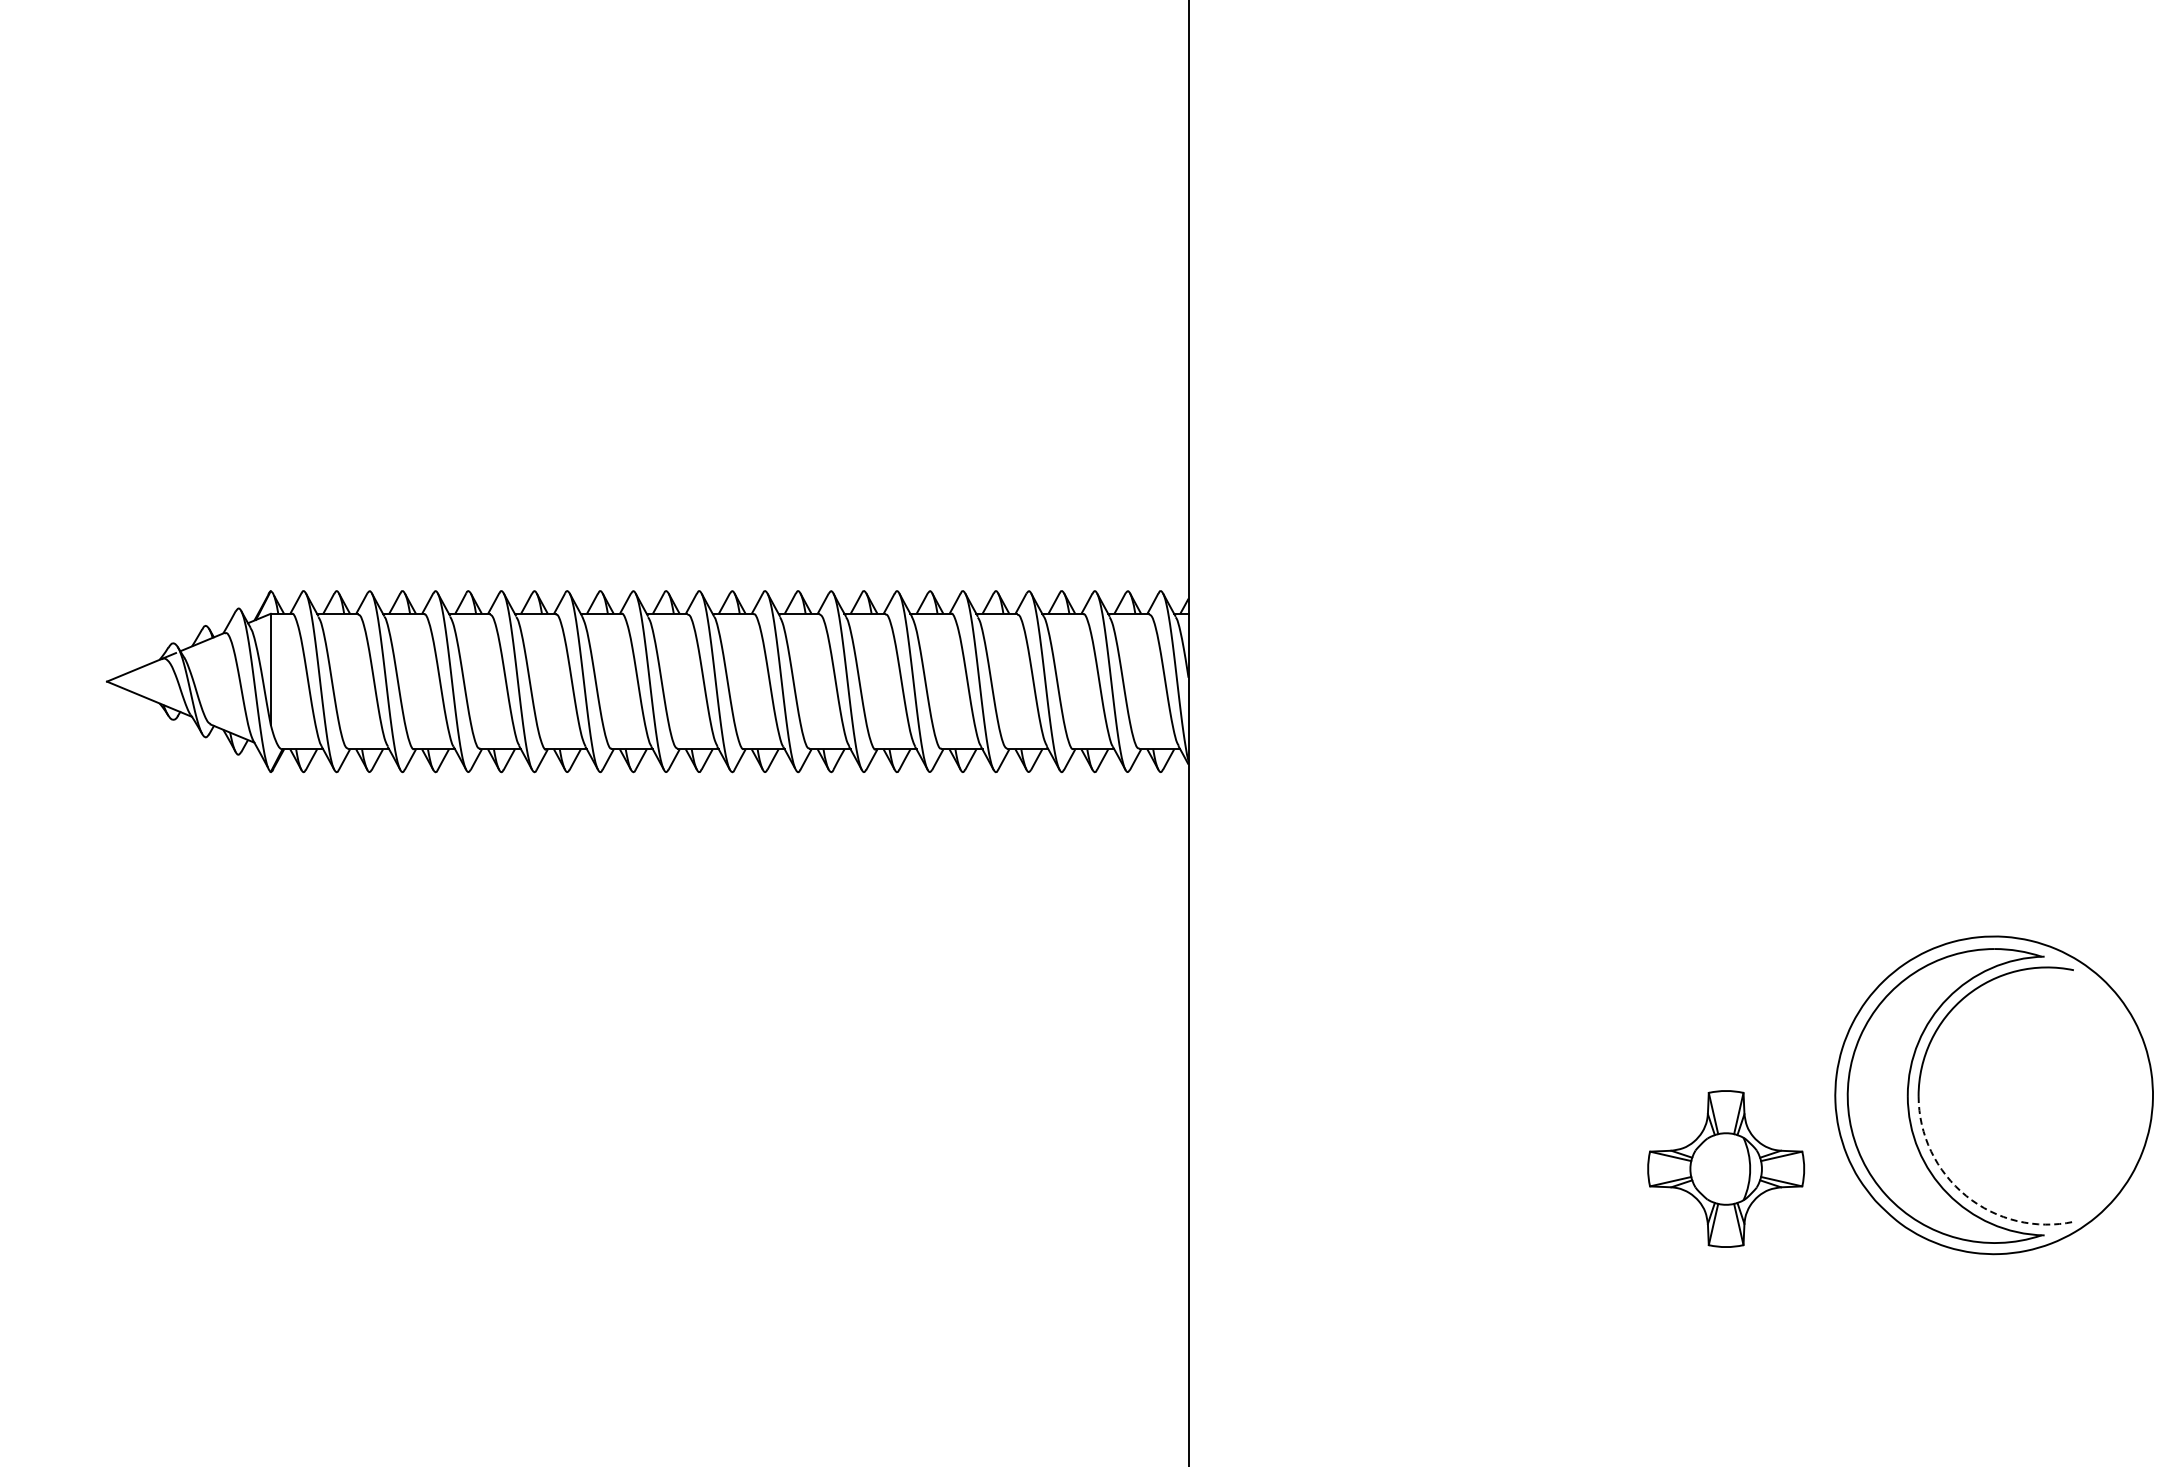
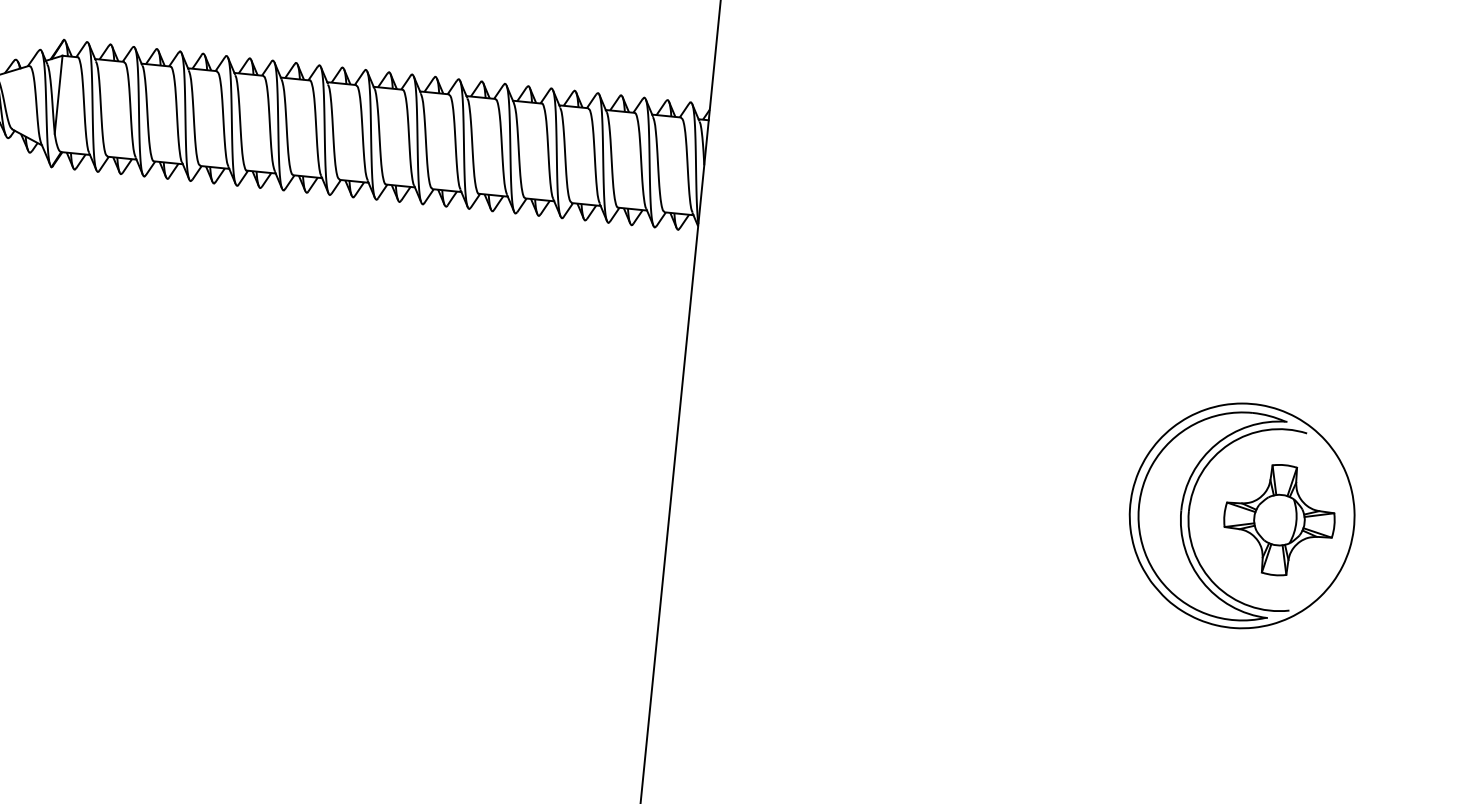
part: (1726, 1168) -> (1279, 519), moved
arc: (1966, 1195) -> (1215, 584), dashed -> solid

